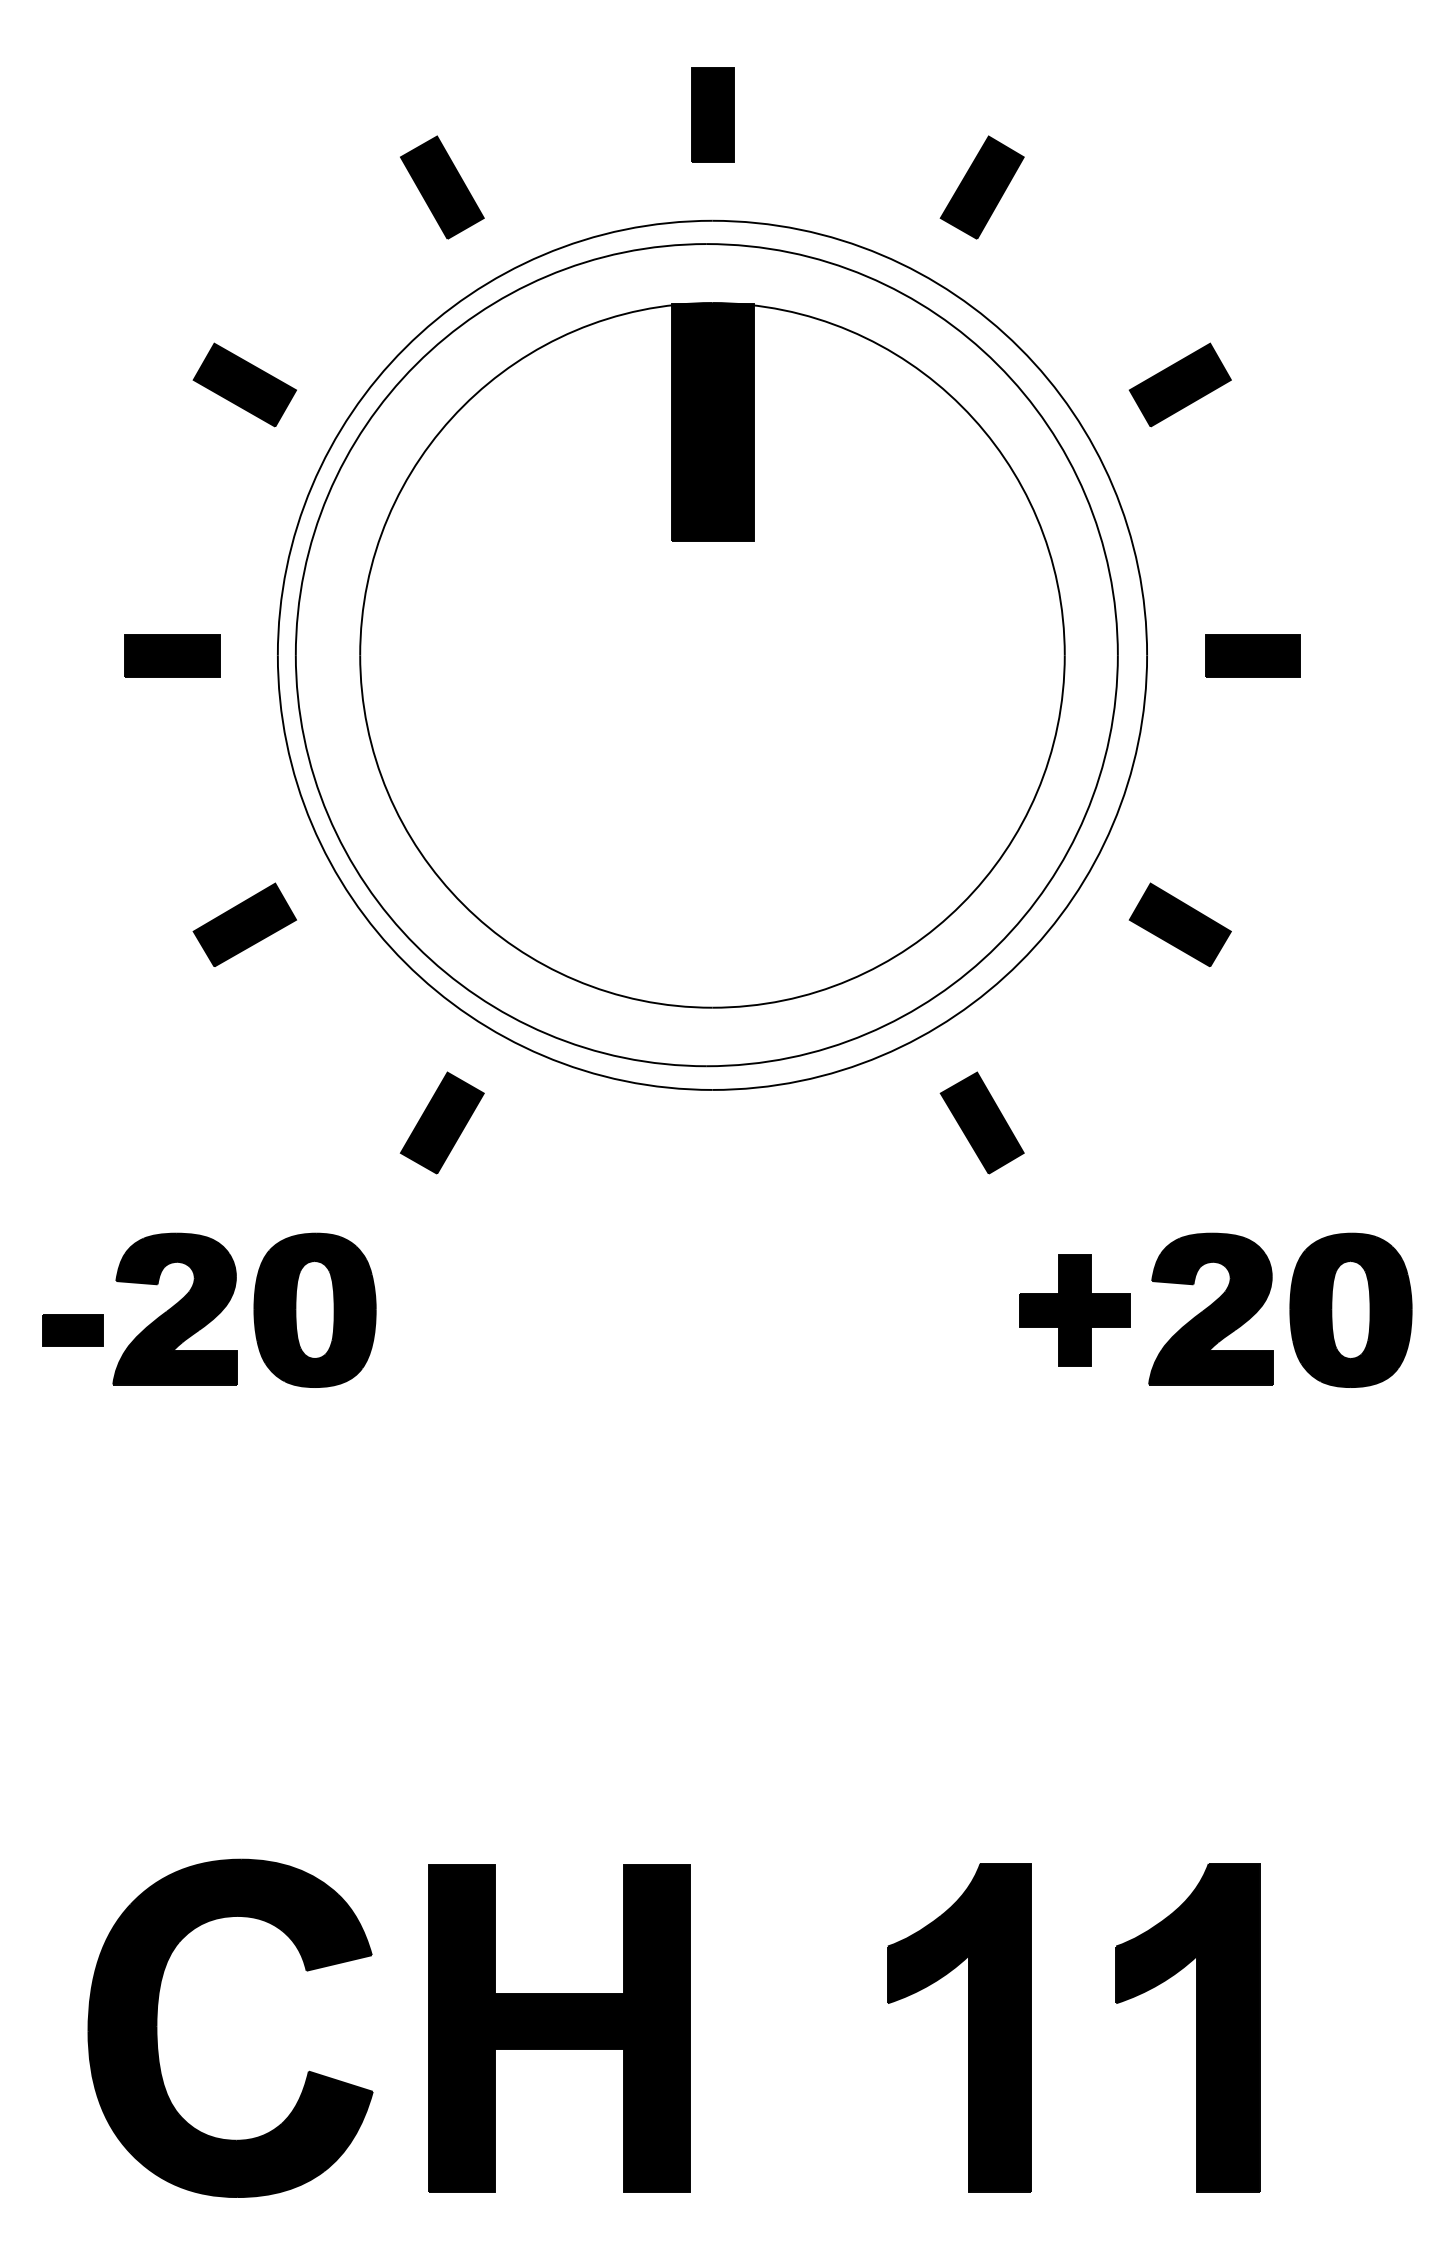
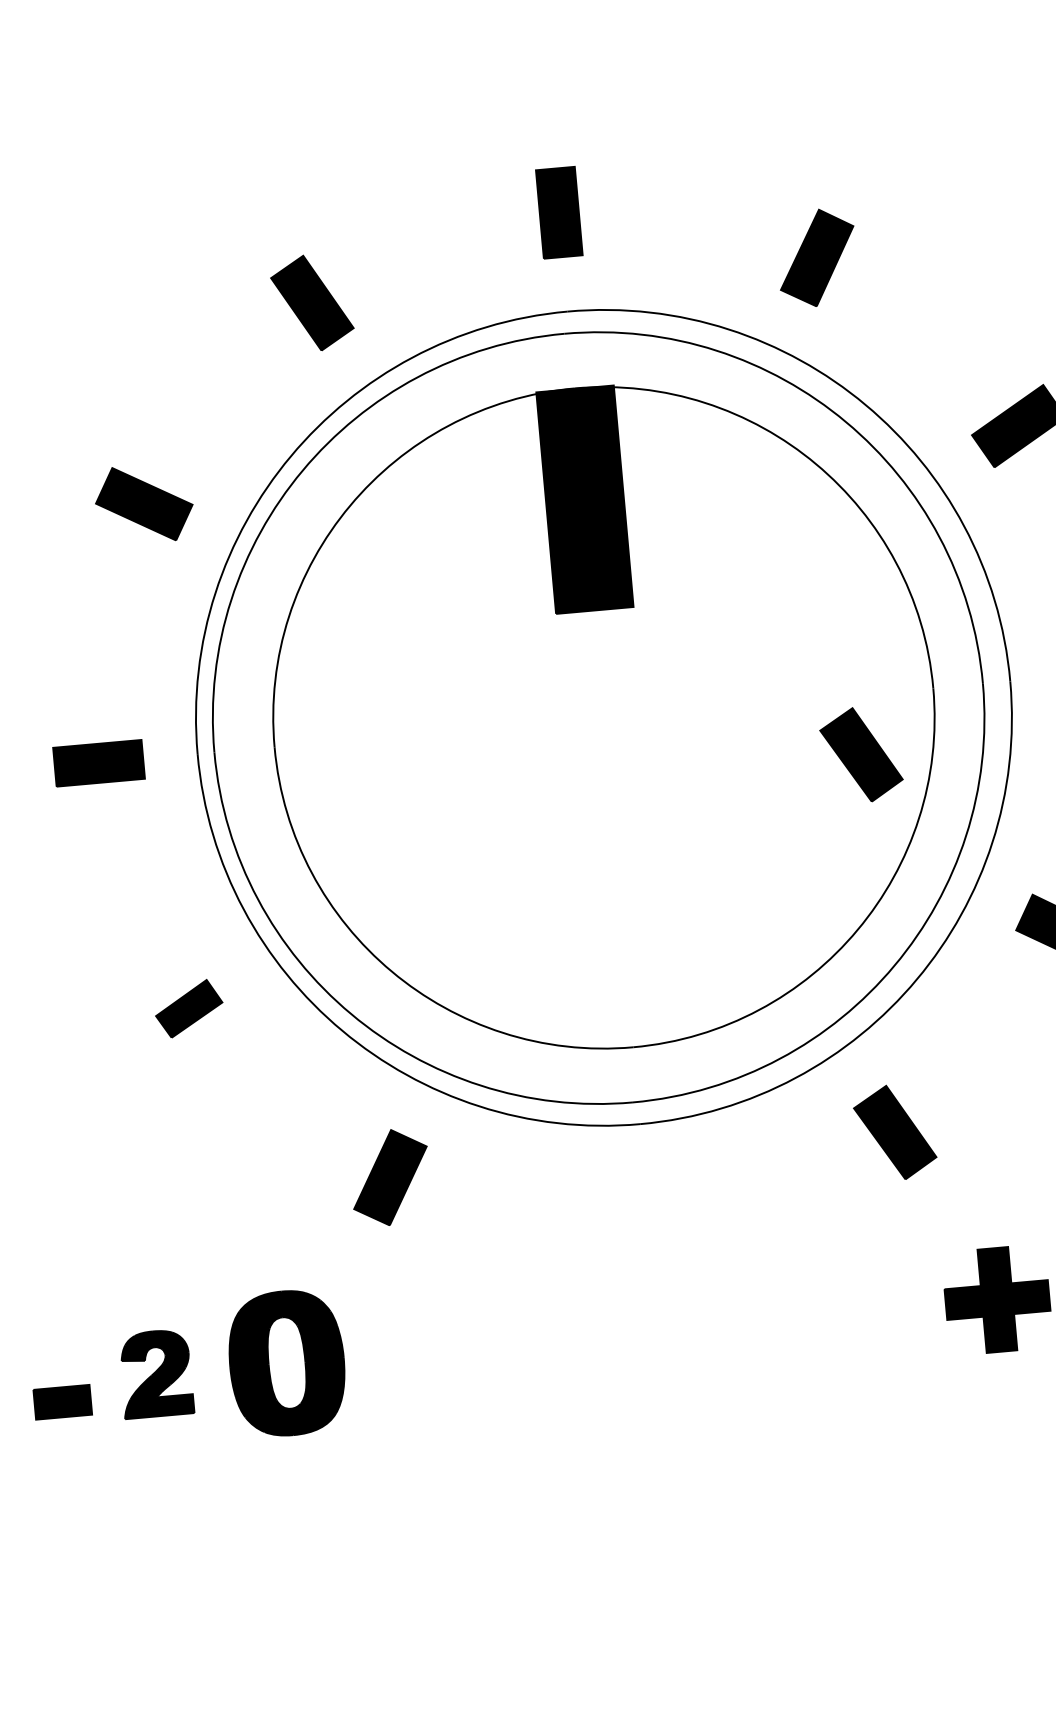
part: (981, 718) -> (860, 754), added
part: (244, 924) -> (188, 1008), size x0.7
part: (174, 1308) -> (155, 1373), size x0.6

